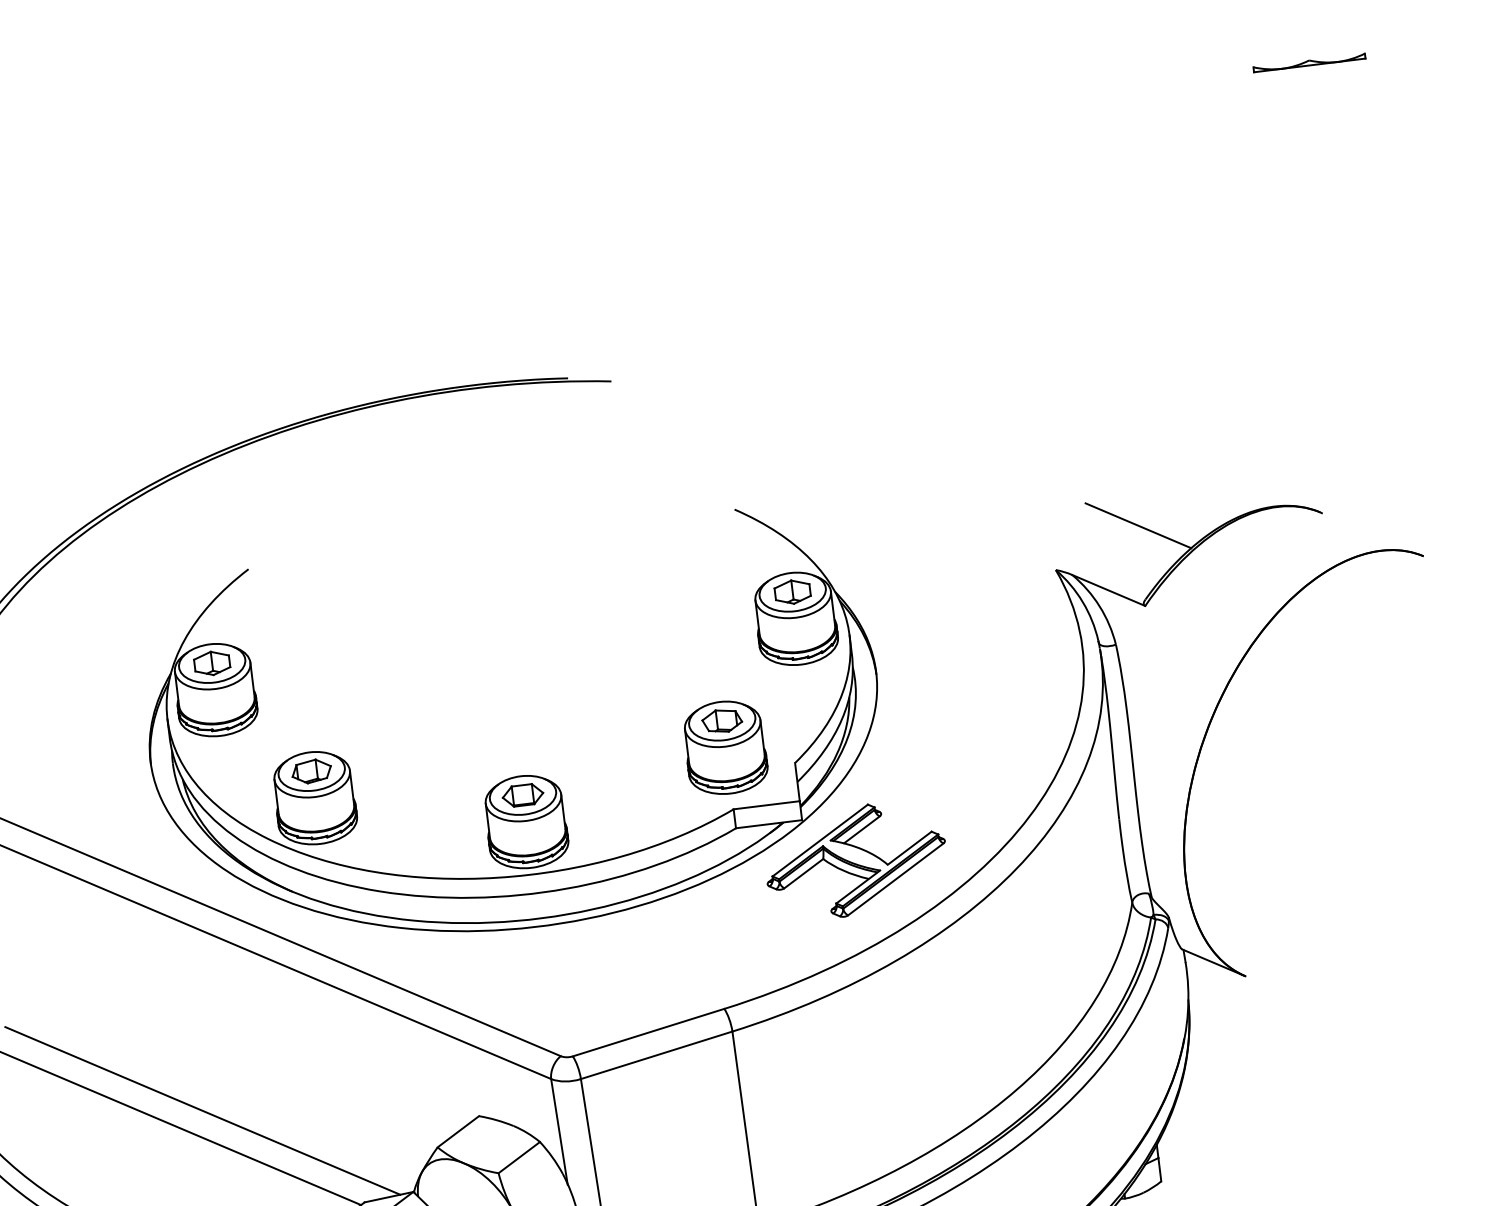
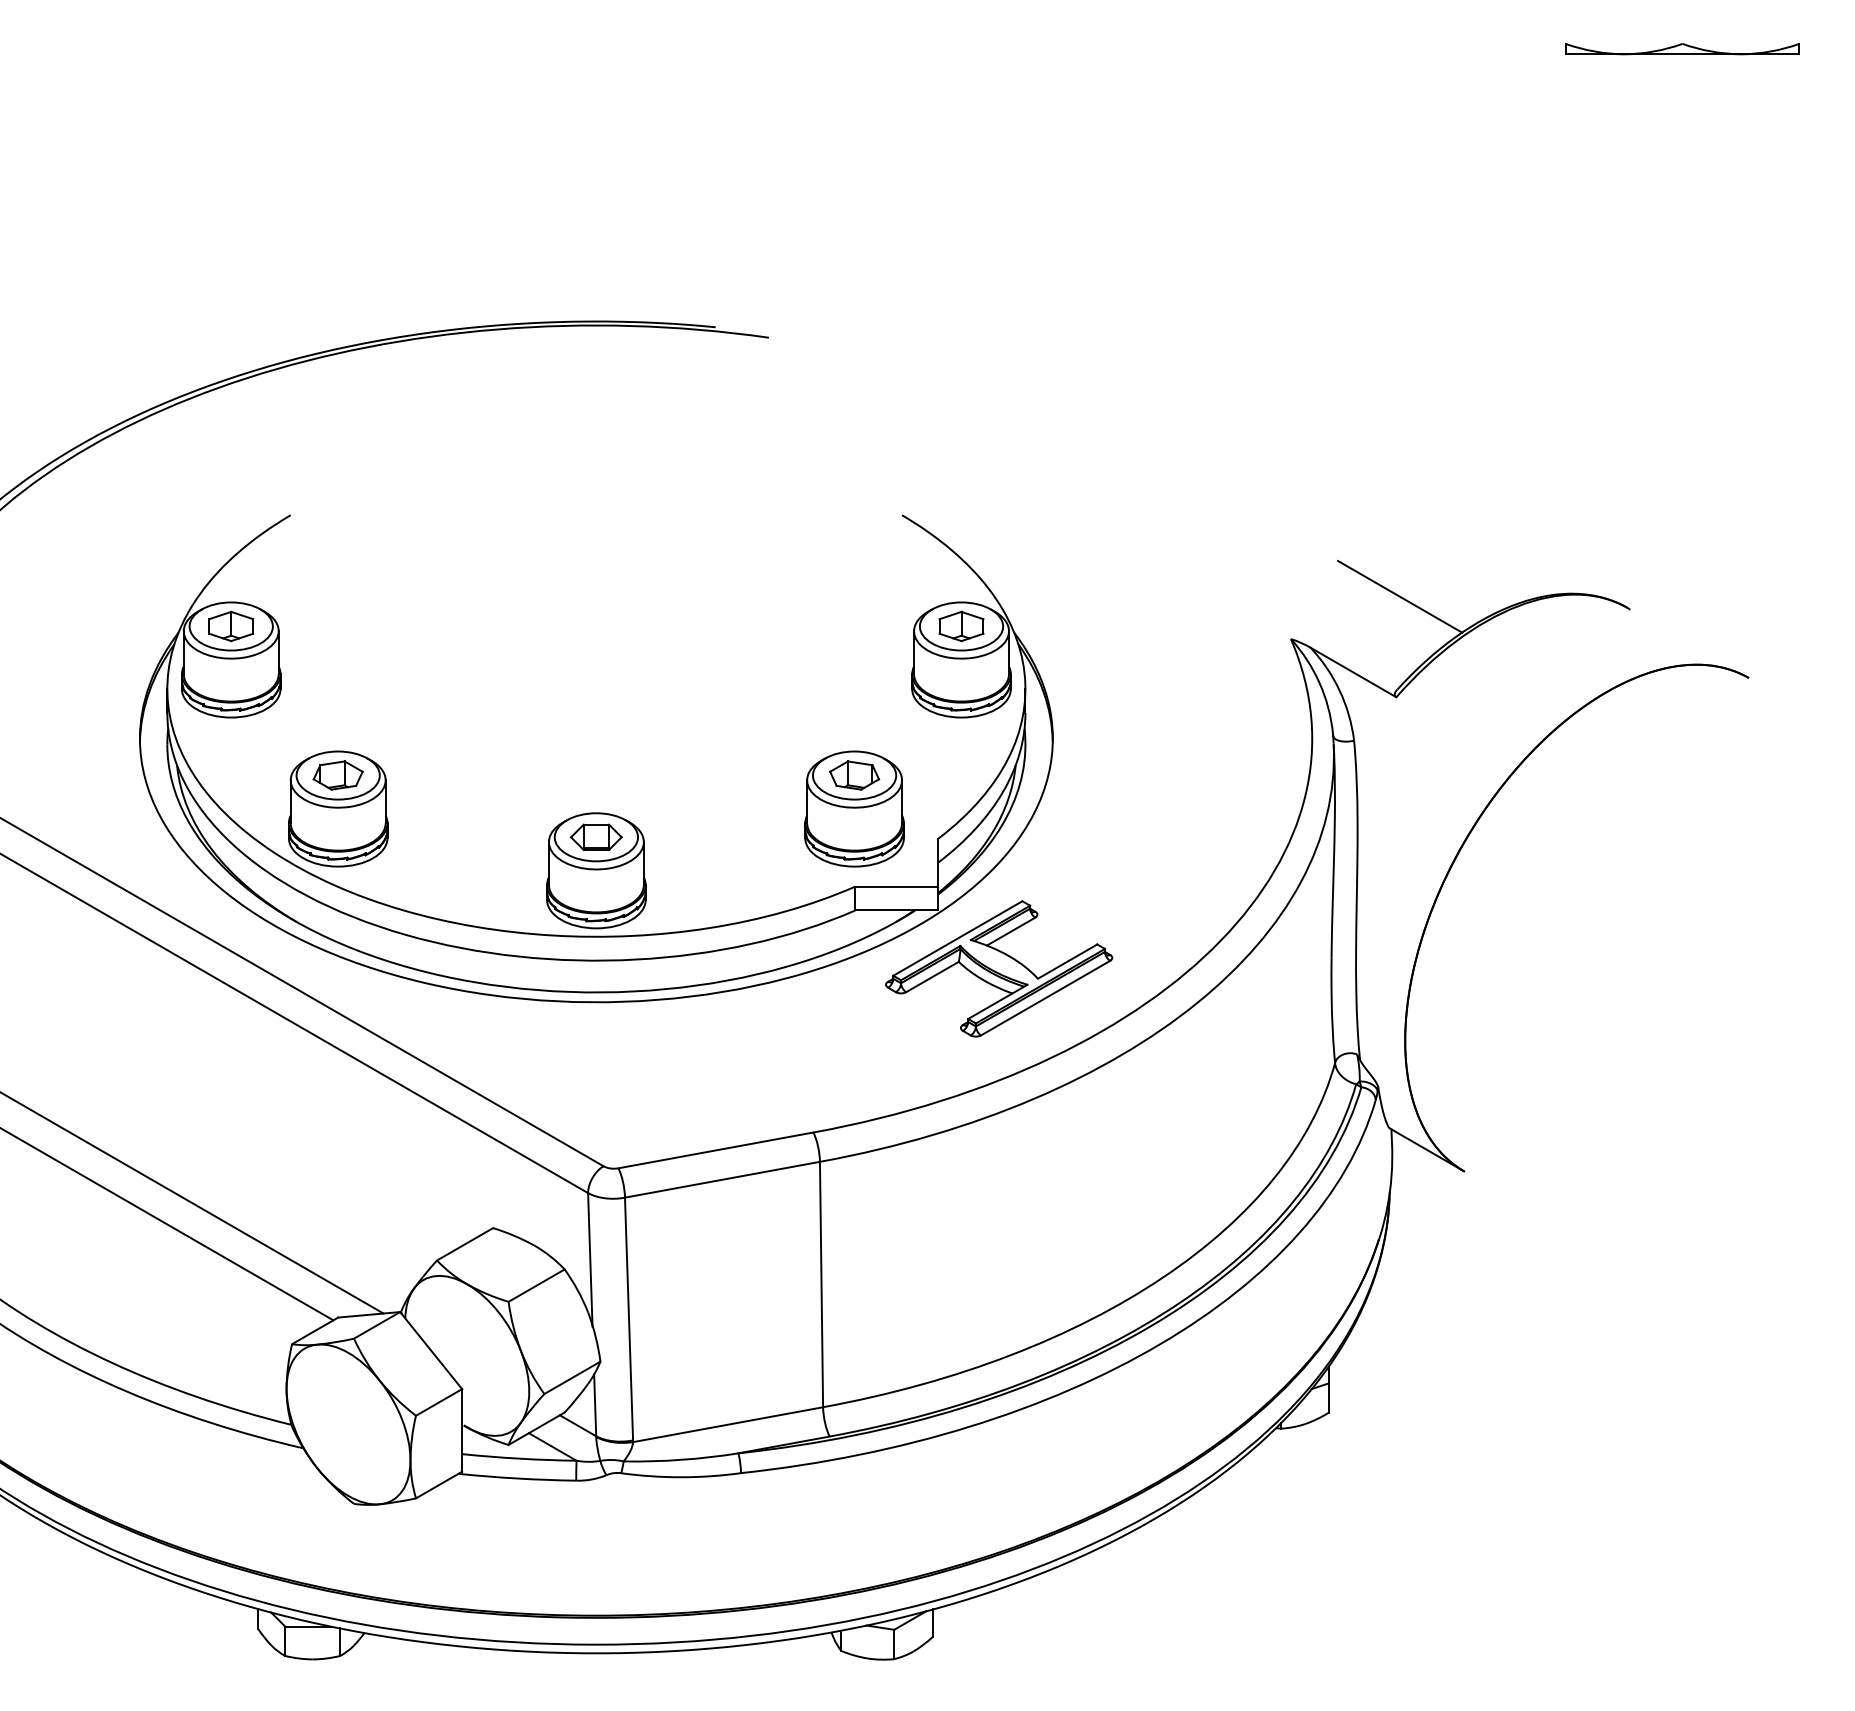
part: (1309, 63) -> (1682, 49), size x1.67

